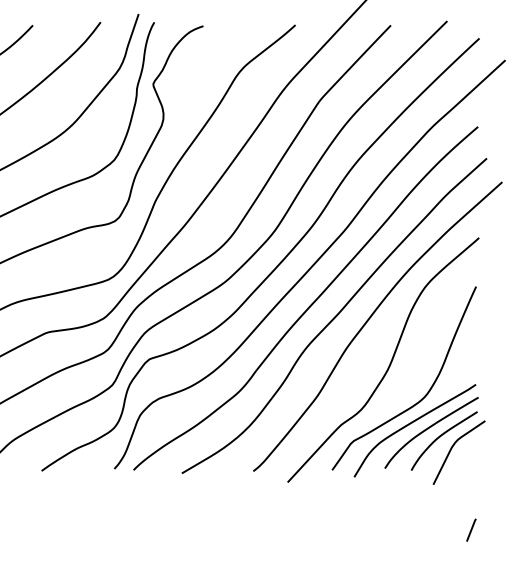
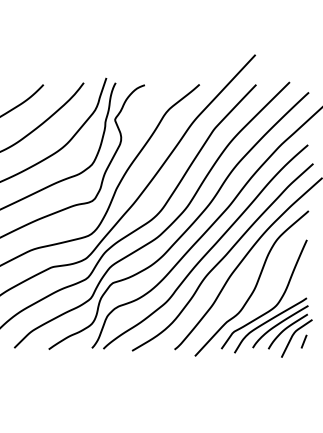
line: (470, 529) -> (303, 341), moved

